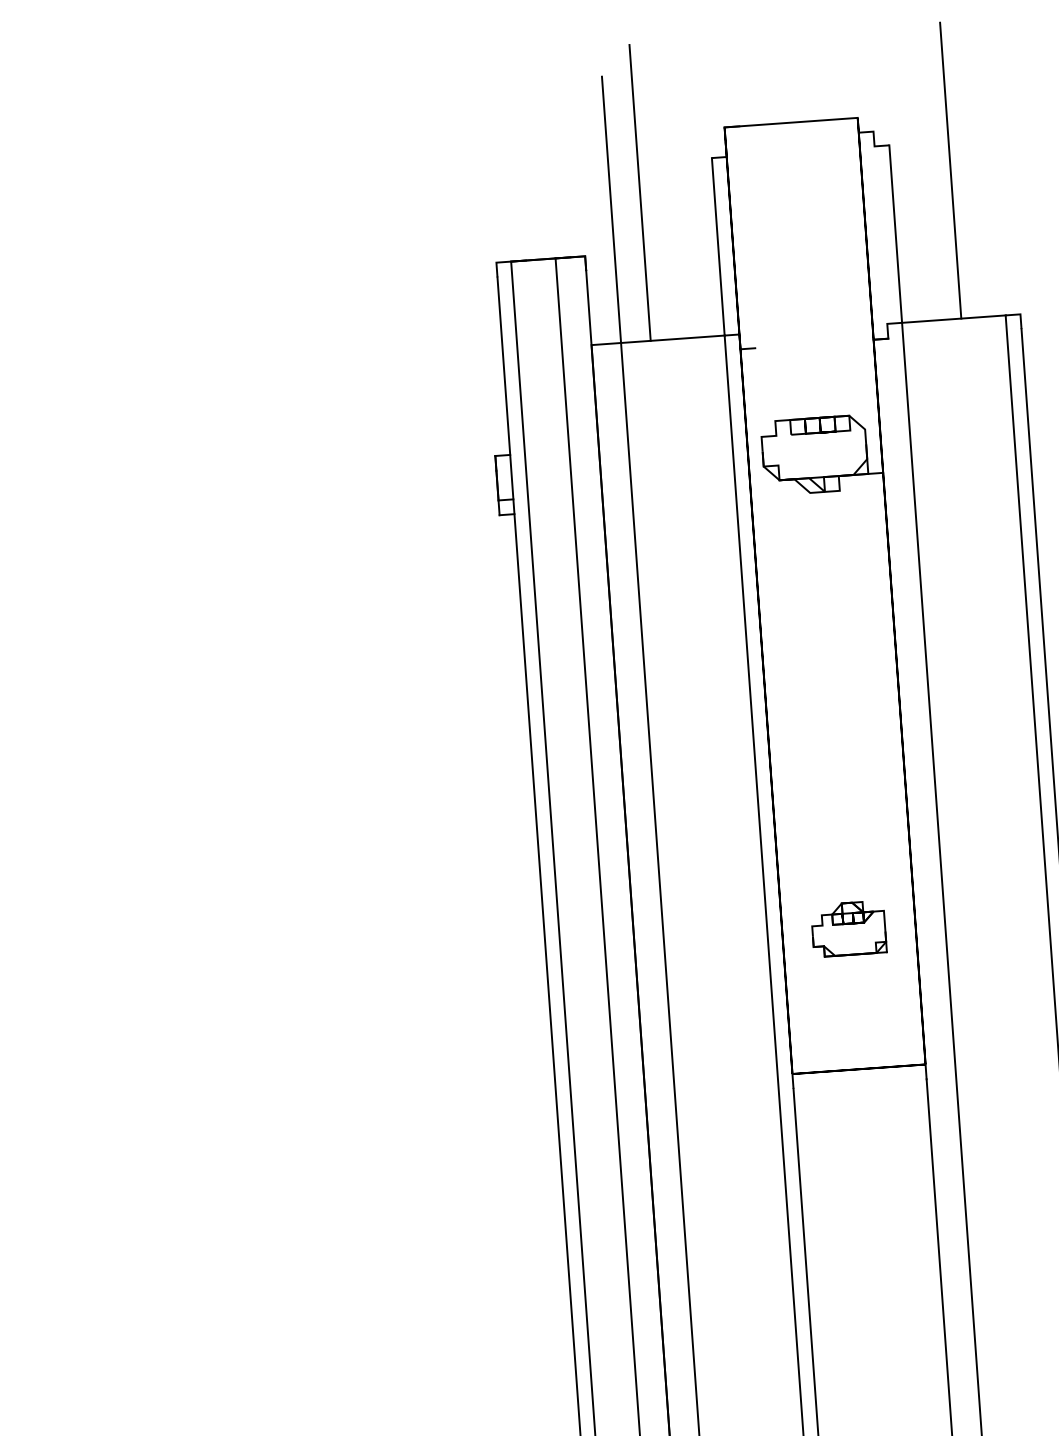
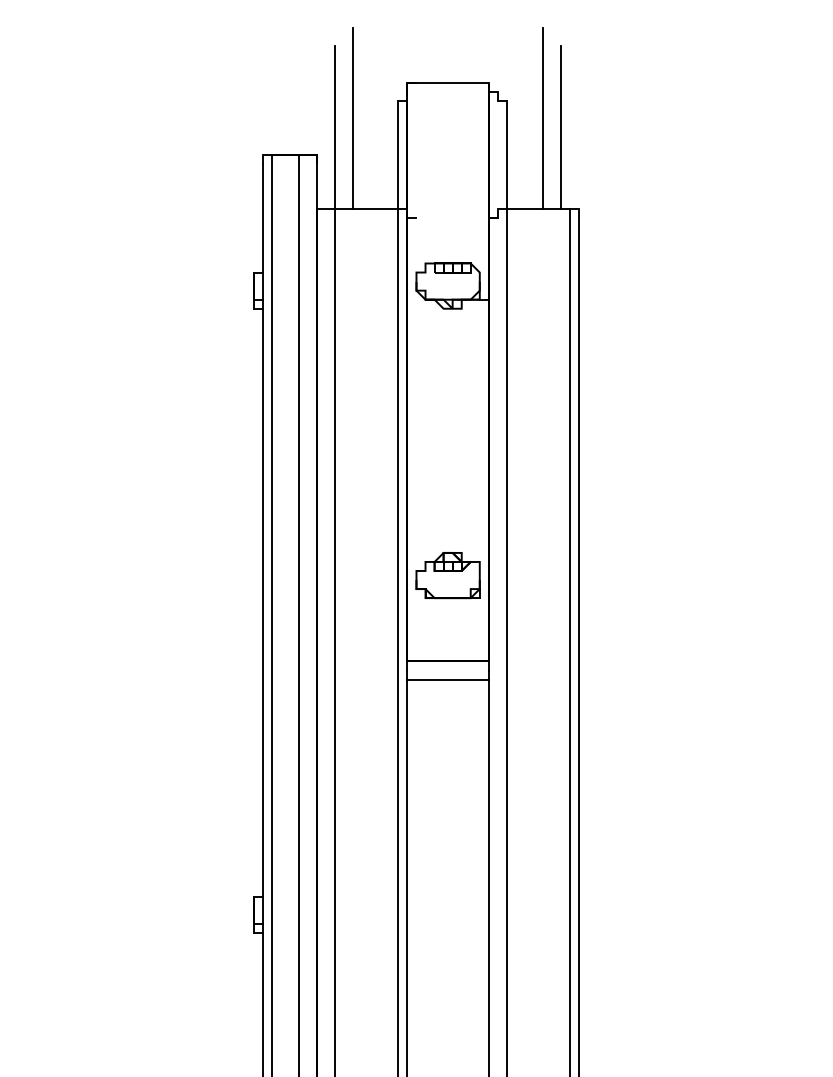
line: (981, 182) -> (561, 127), added
part: (847, 928) -> (447, 575), size x1.43
line: (860, 1098) -> (447, 679), added

